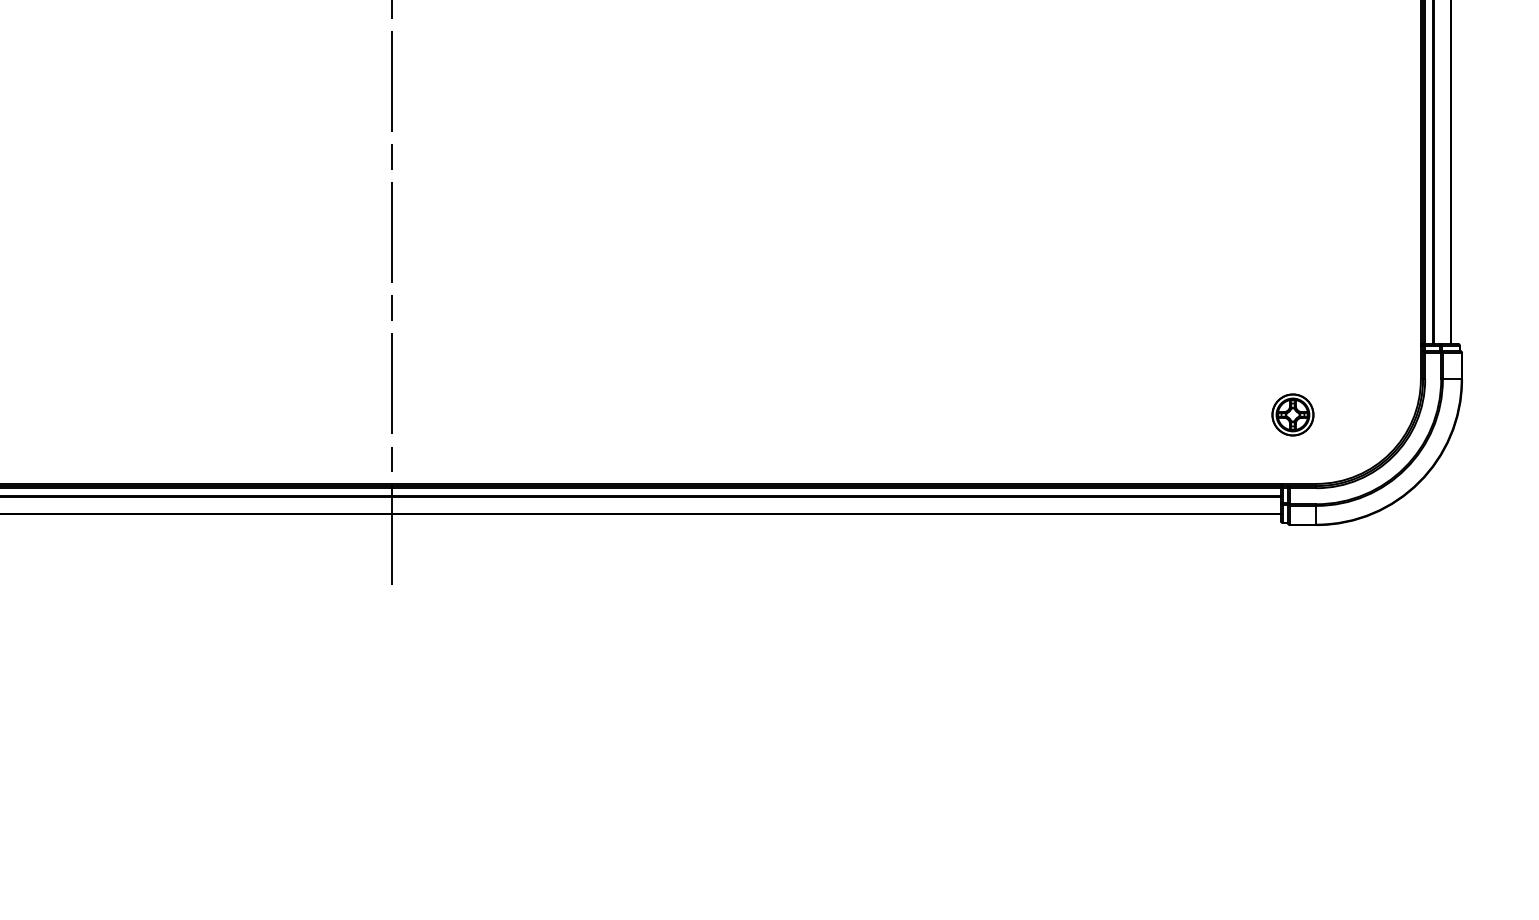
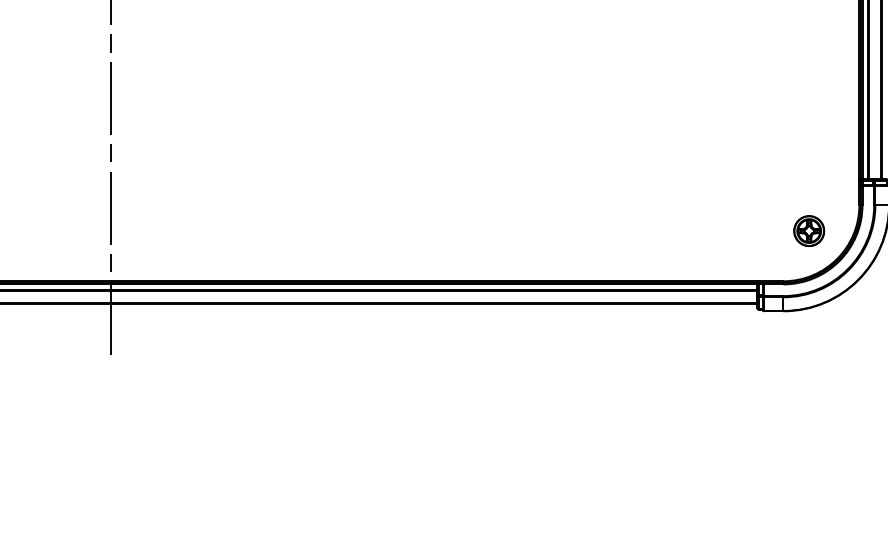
part: (1292, 414) -> (808, 230), moved

